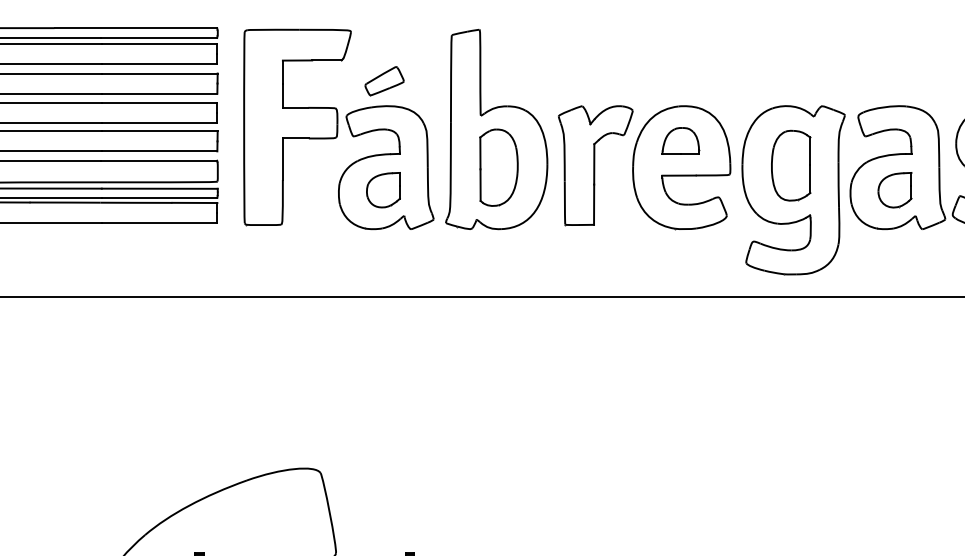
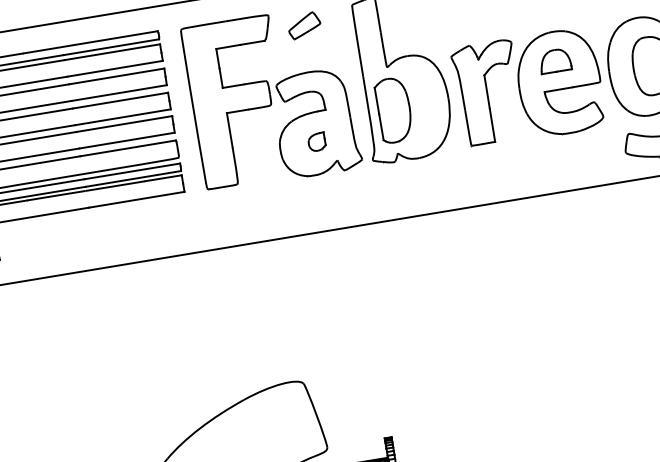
part: (384, 81) -> (304, 25), moved
part: (498, 167) -> (393, 110), moved
part: (383, 190) -> (316, 142), size x0.6

